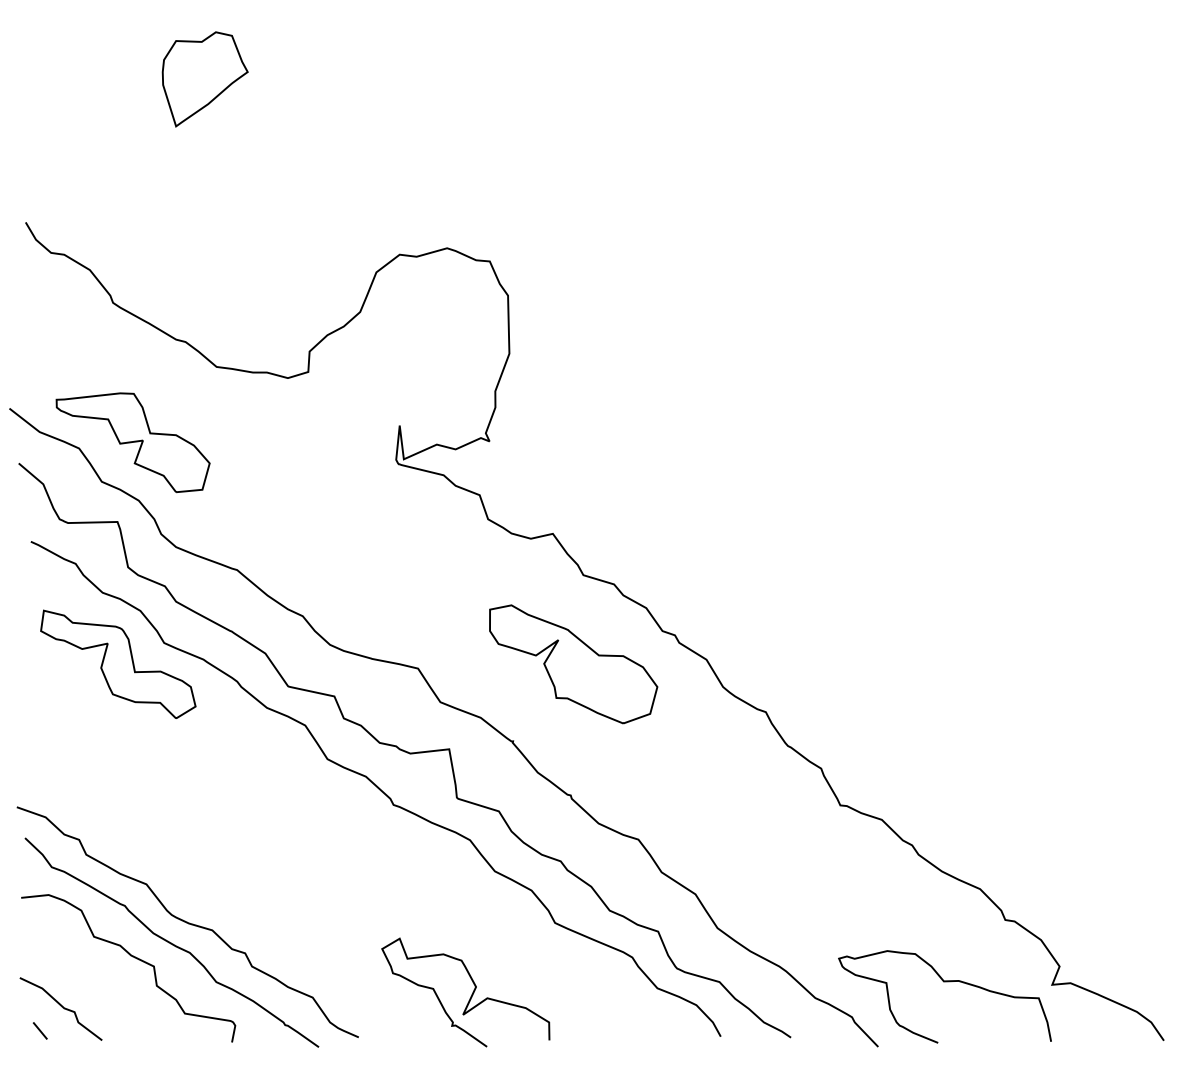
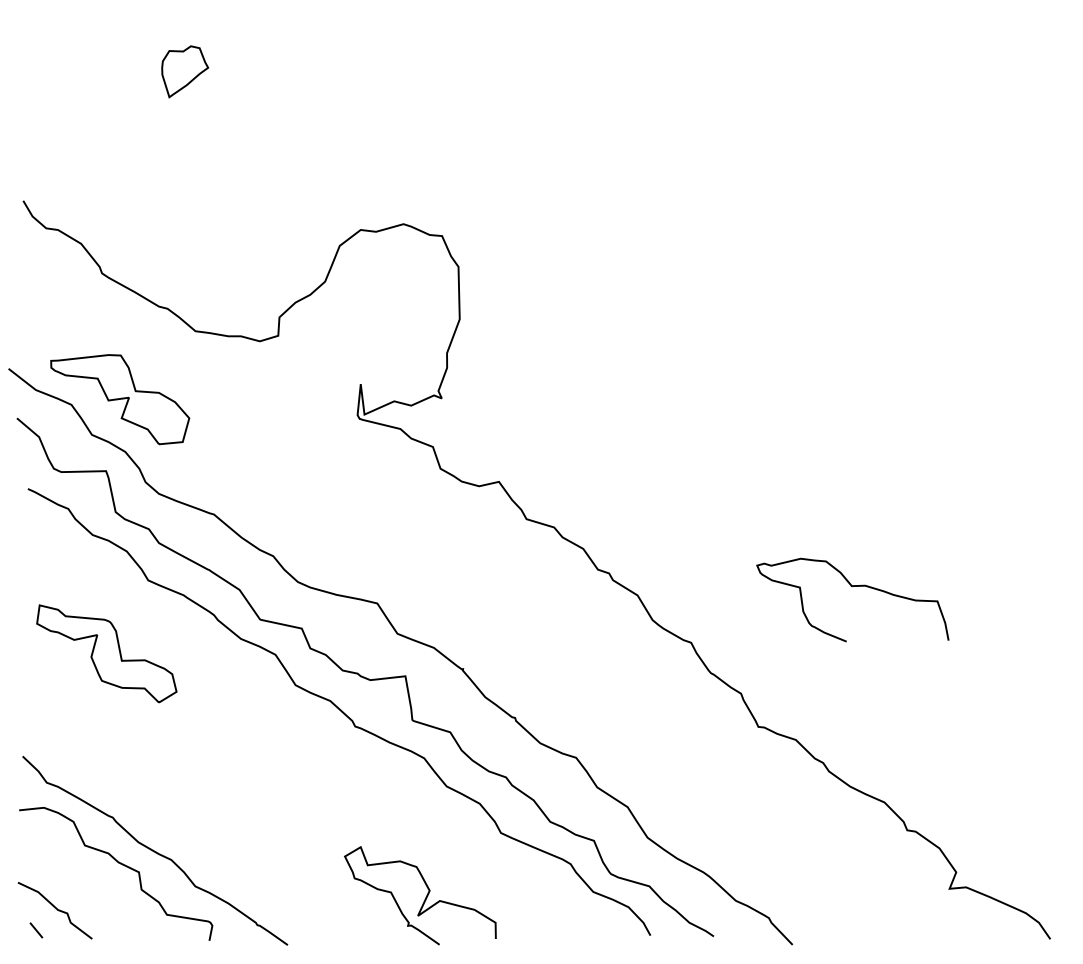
part: (204, 79) -> (184, 71), size x0.6
part: (118, 663) -> (106, 653), moved
part: (573, 664) -> (517, 599), removed
curve: (187, 921) -> (169, 831), removed
curve: (944, 982) -> (852, 587), moved

